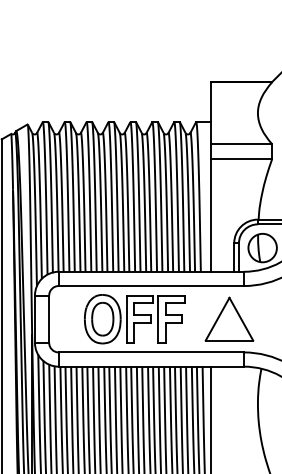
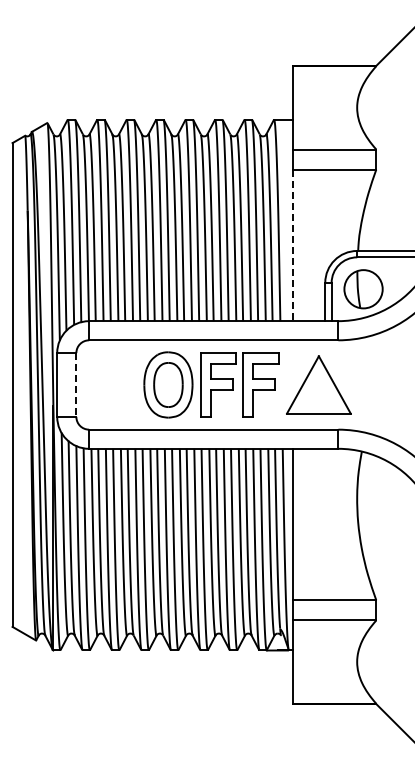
line: (210, 215) -> (293, 245), solid -> dashed
part: (134, 318) -> (211, 384), moved
line: (49, 319) -> (76, 385), solid -> dashed

